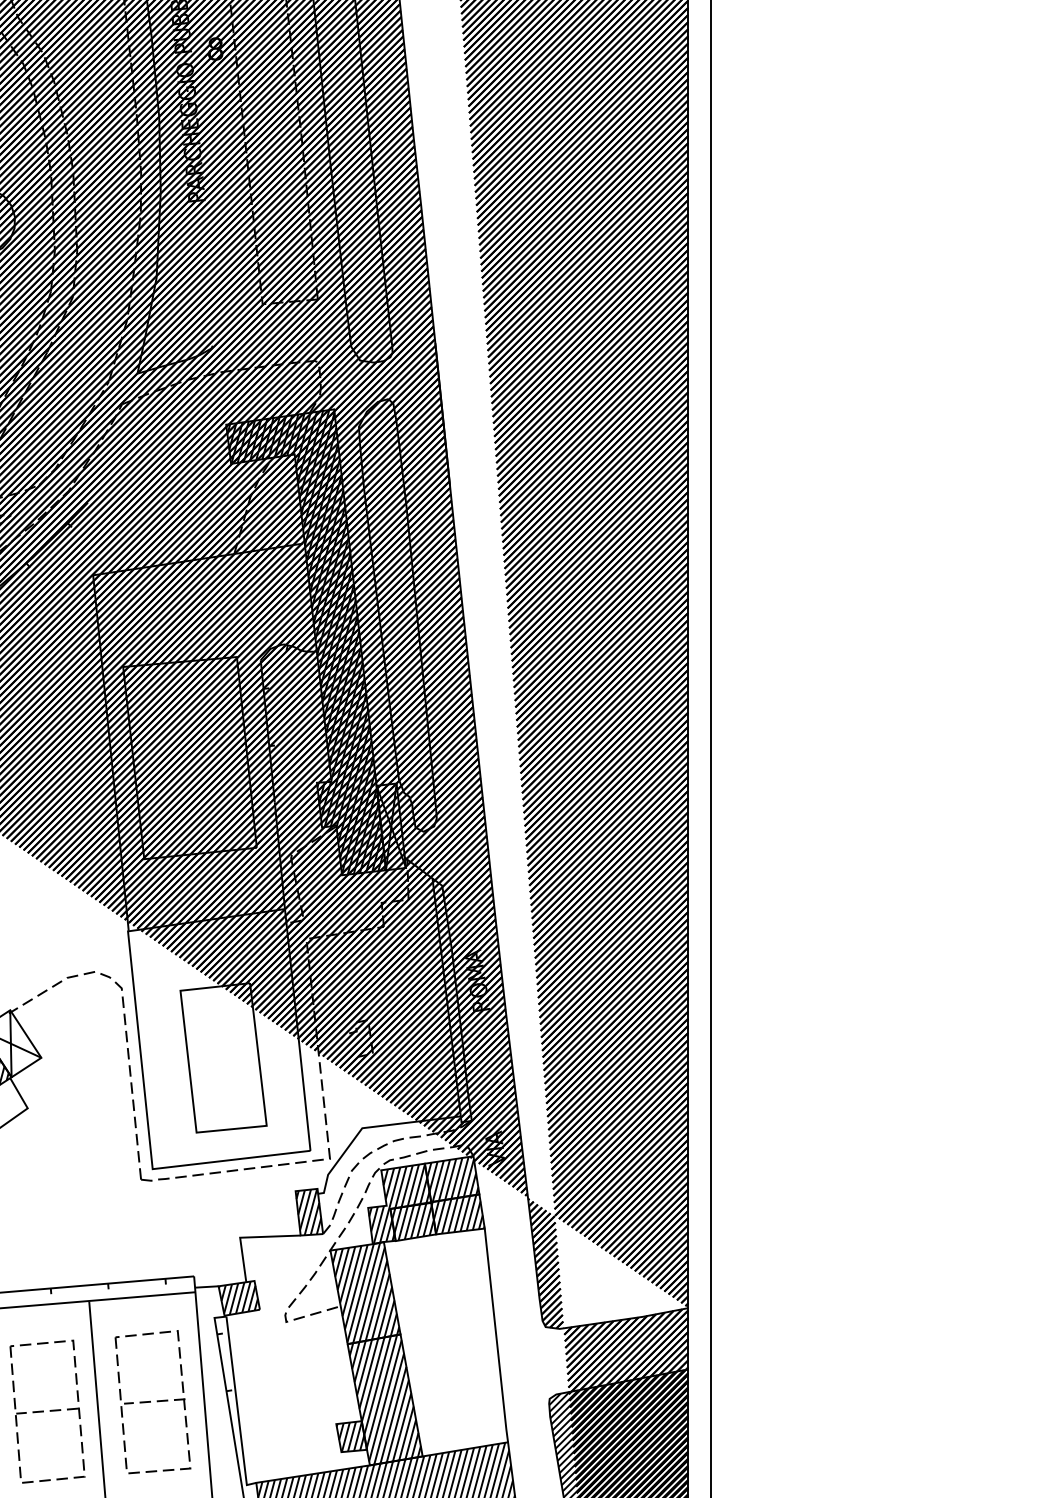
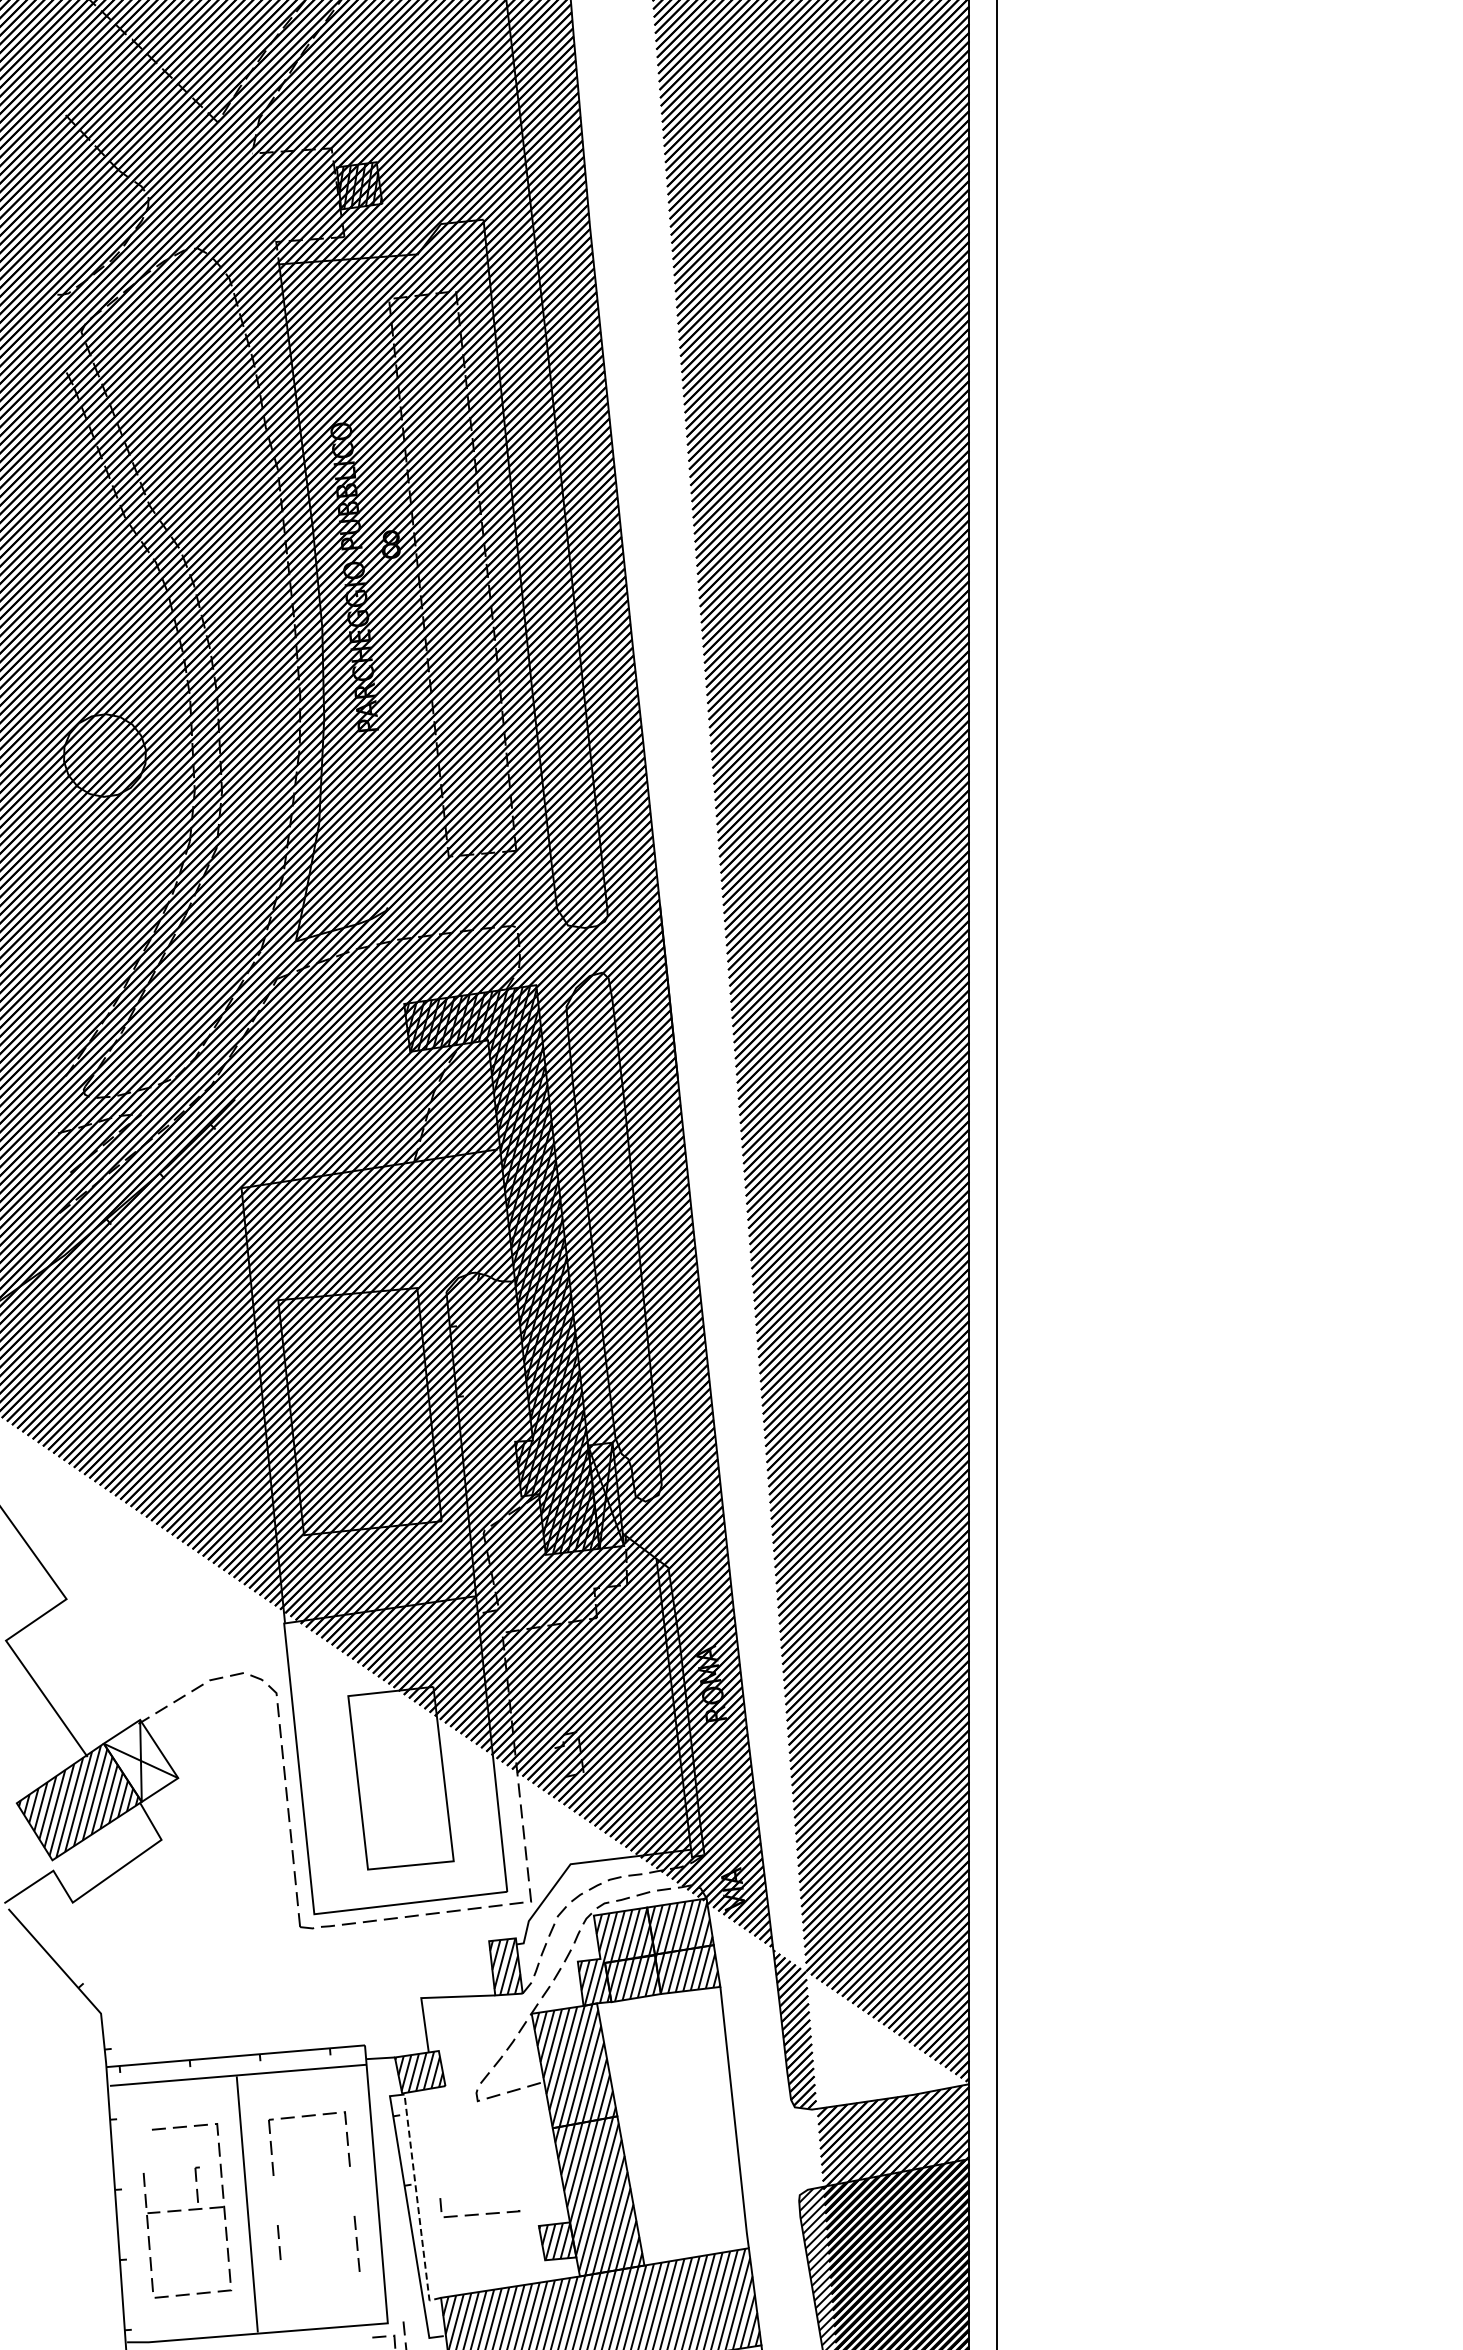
part: (11, 1359) -> (196, 2184), moved
part: (152, 1399) -> (313, 2195), removed
line: (237, 1405) -> (417, 2203), solid -> dashed
part: (157, 1466) -> (479, 2208), moved

